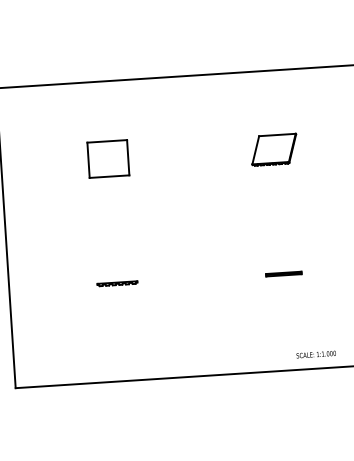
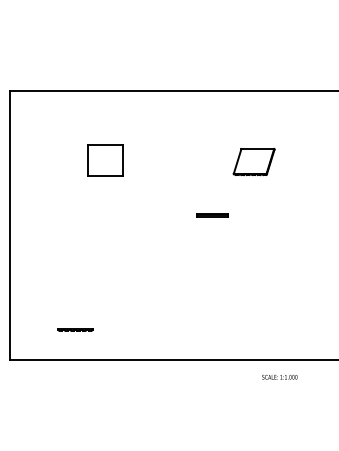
line: (283, 274) -> (212, 215), moved
line: (117, 283) -> (75, 329), moved
text: (315, 353) -> (279, 376), moved

